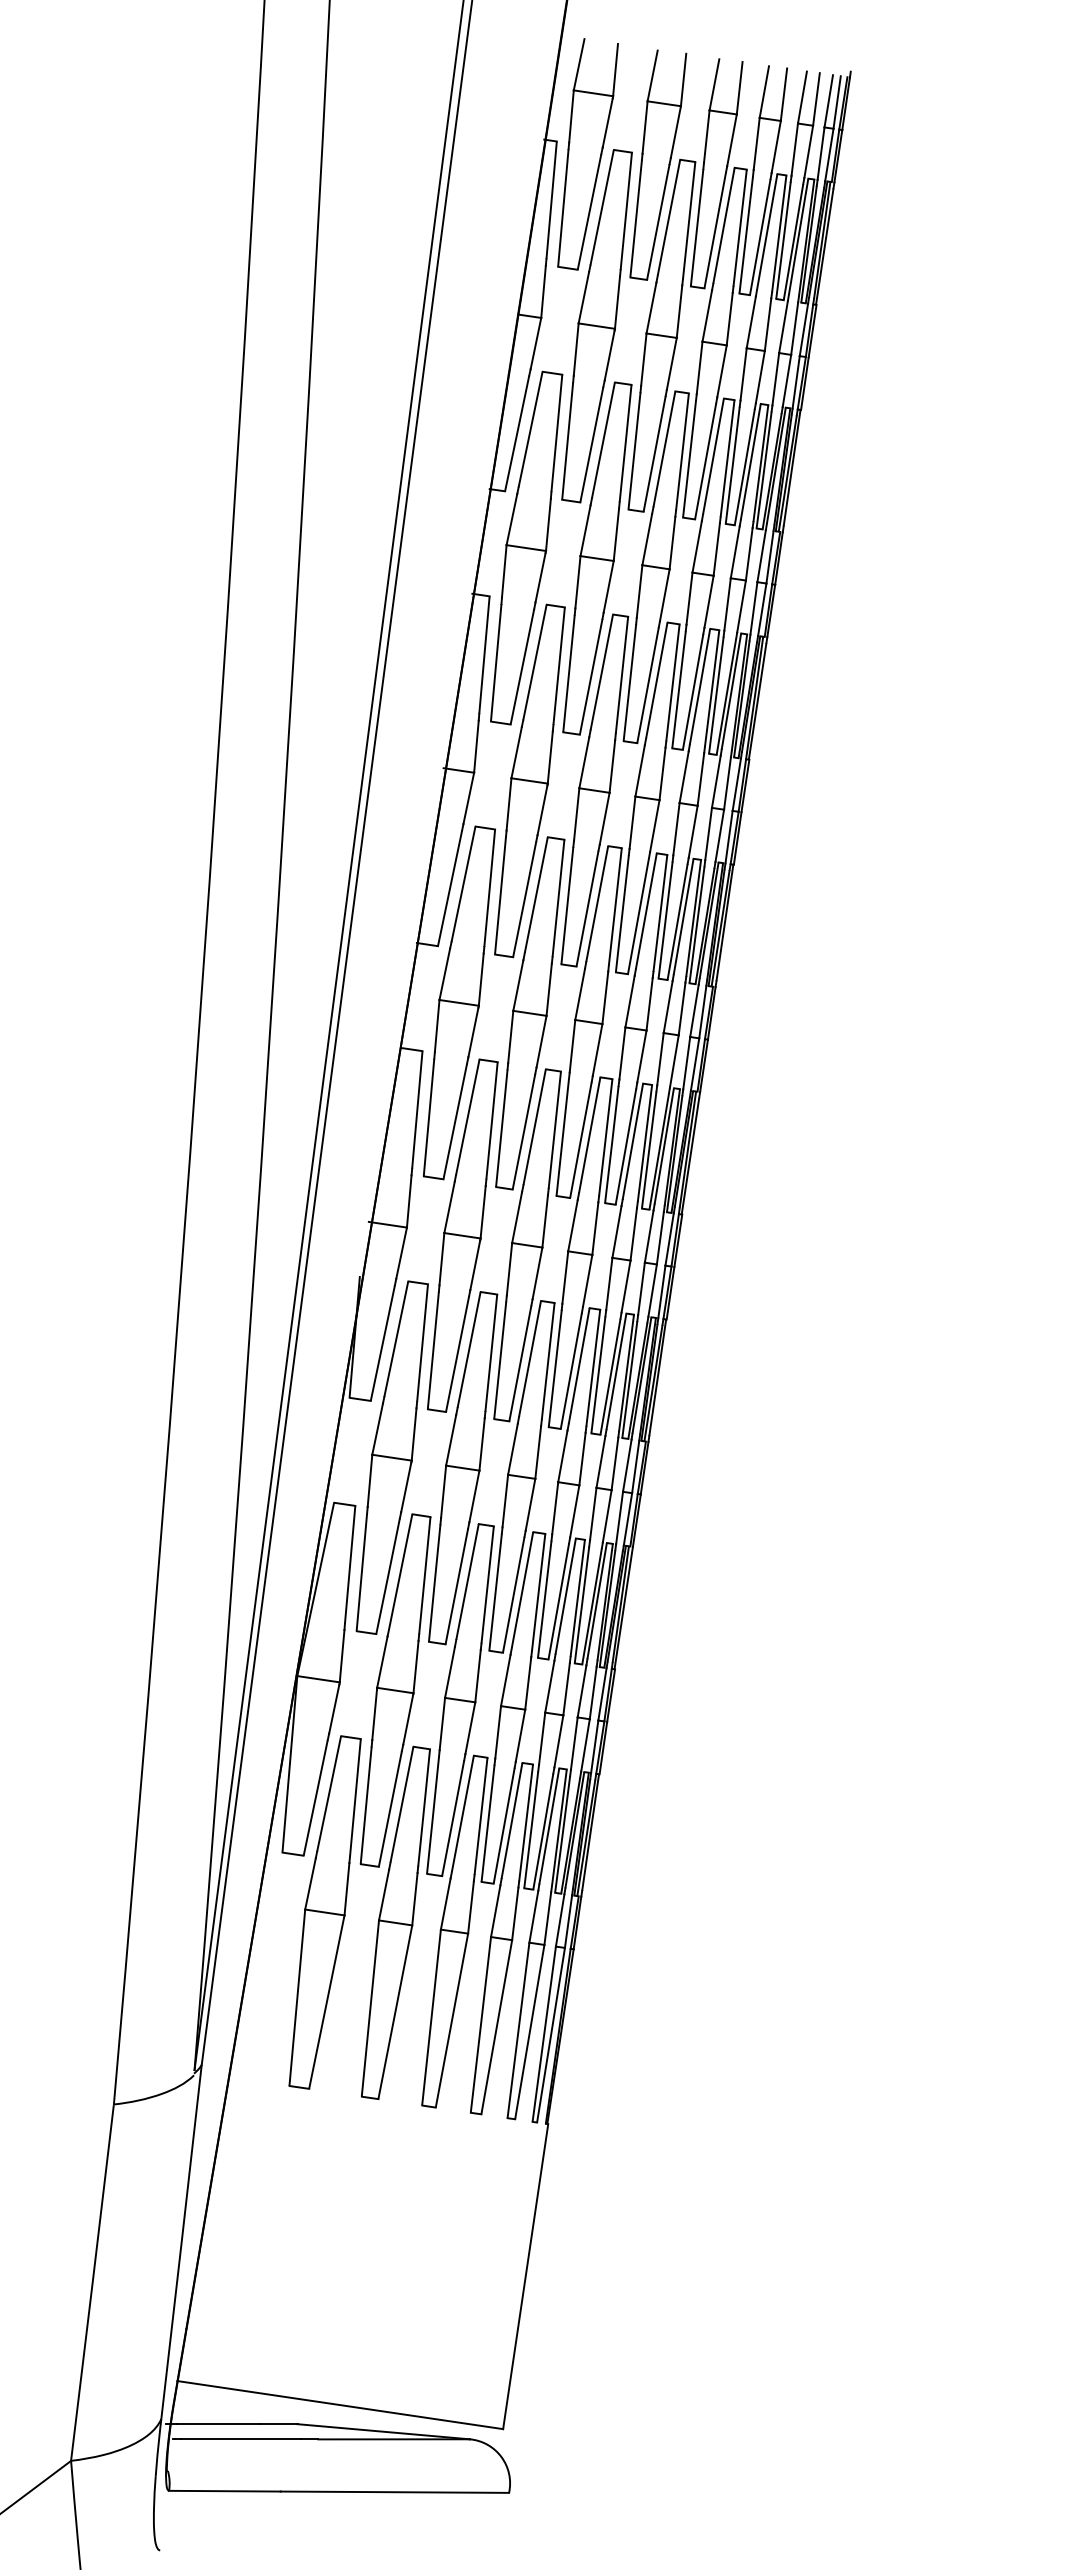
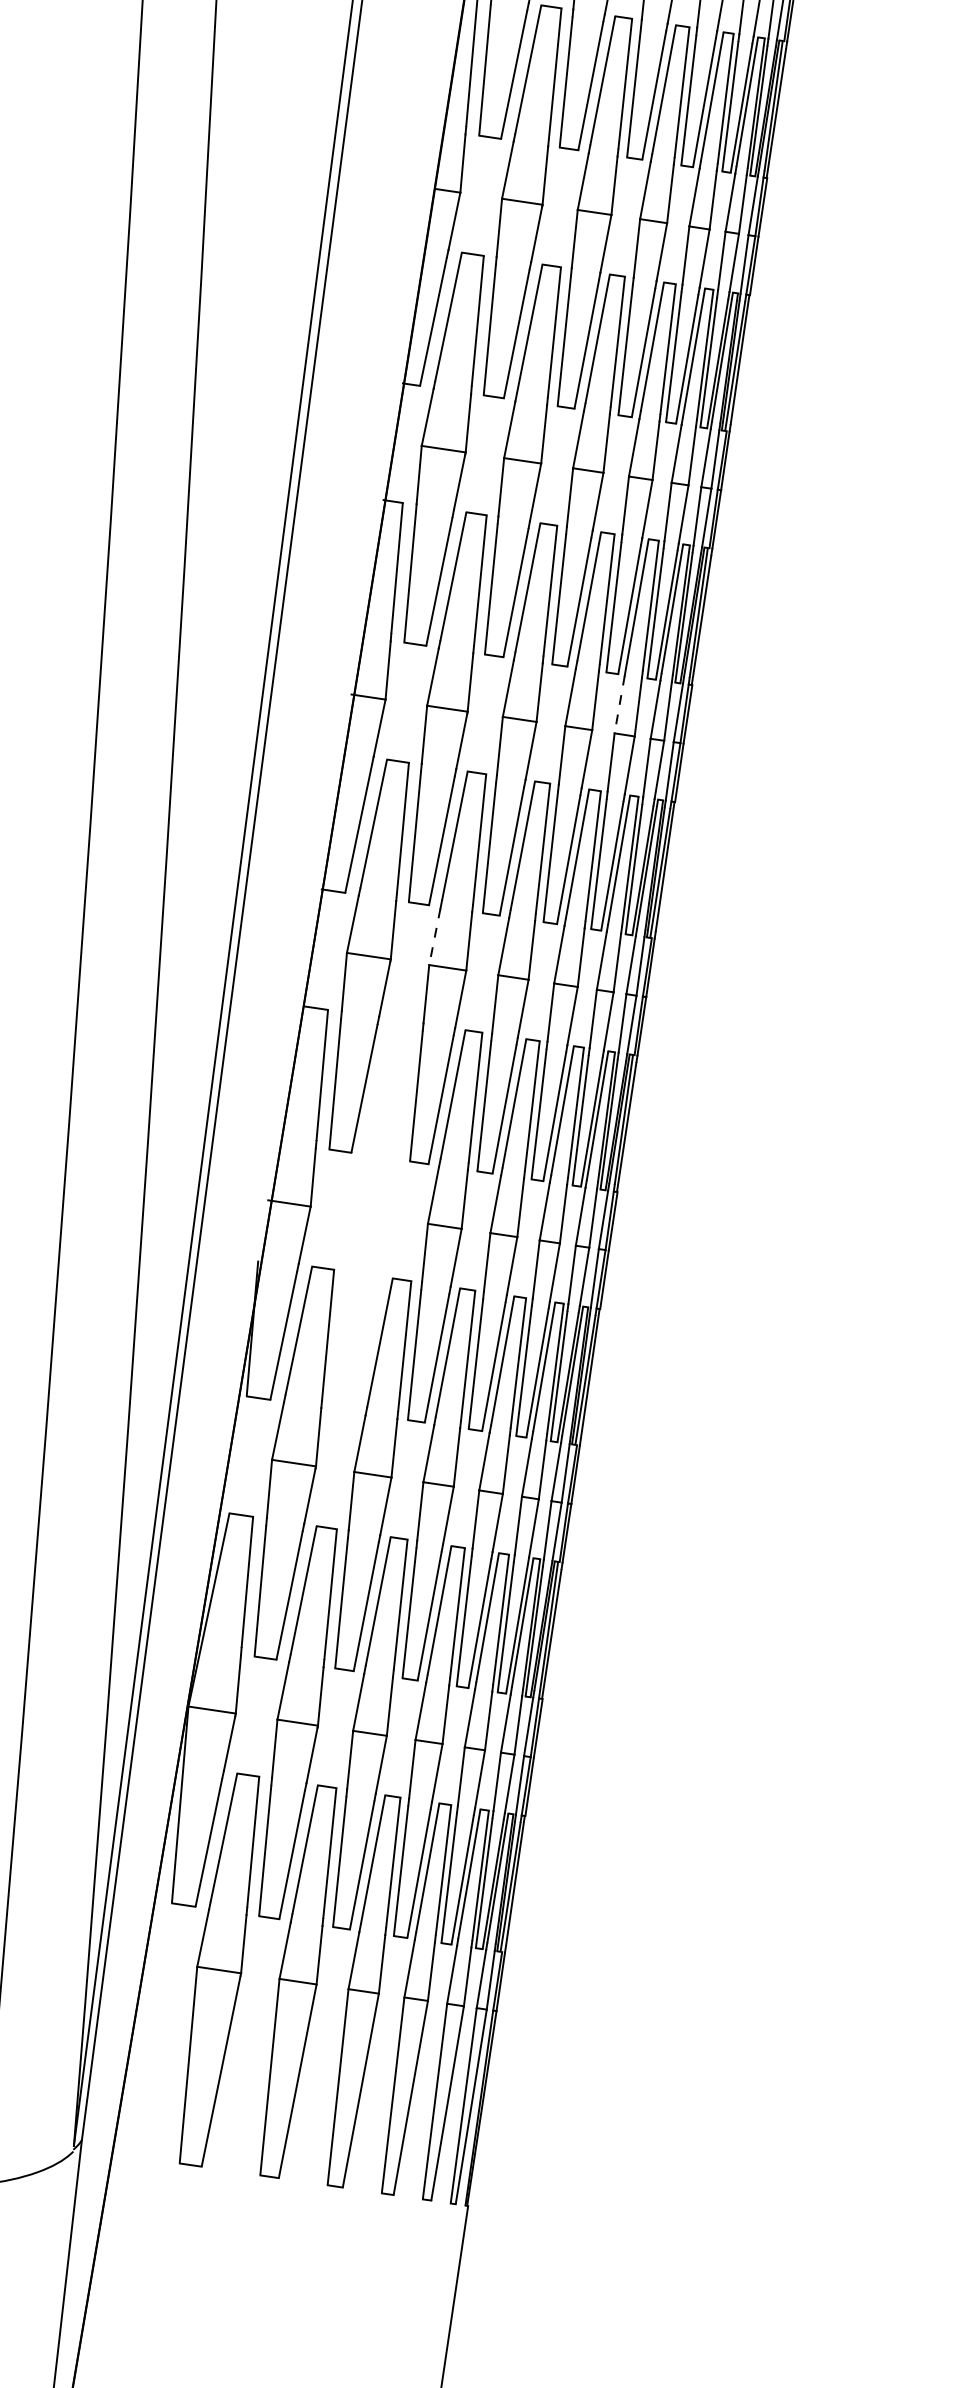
line: (684, 777) -> (620, 704), solid -> dashed
line: (518, 985) -> (435, 936), solid -> dashed
part: (462, 1235) -> (372, 1215), removed

